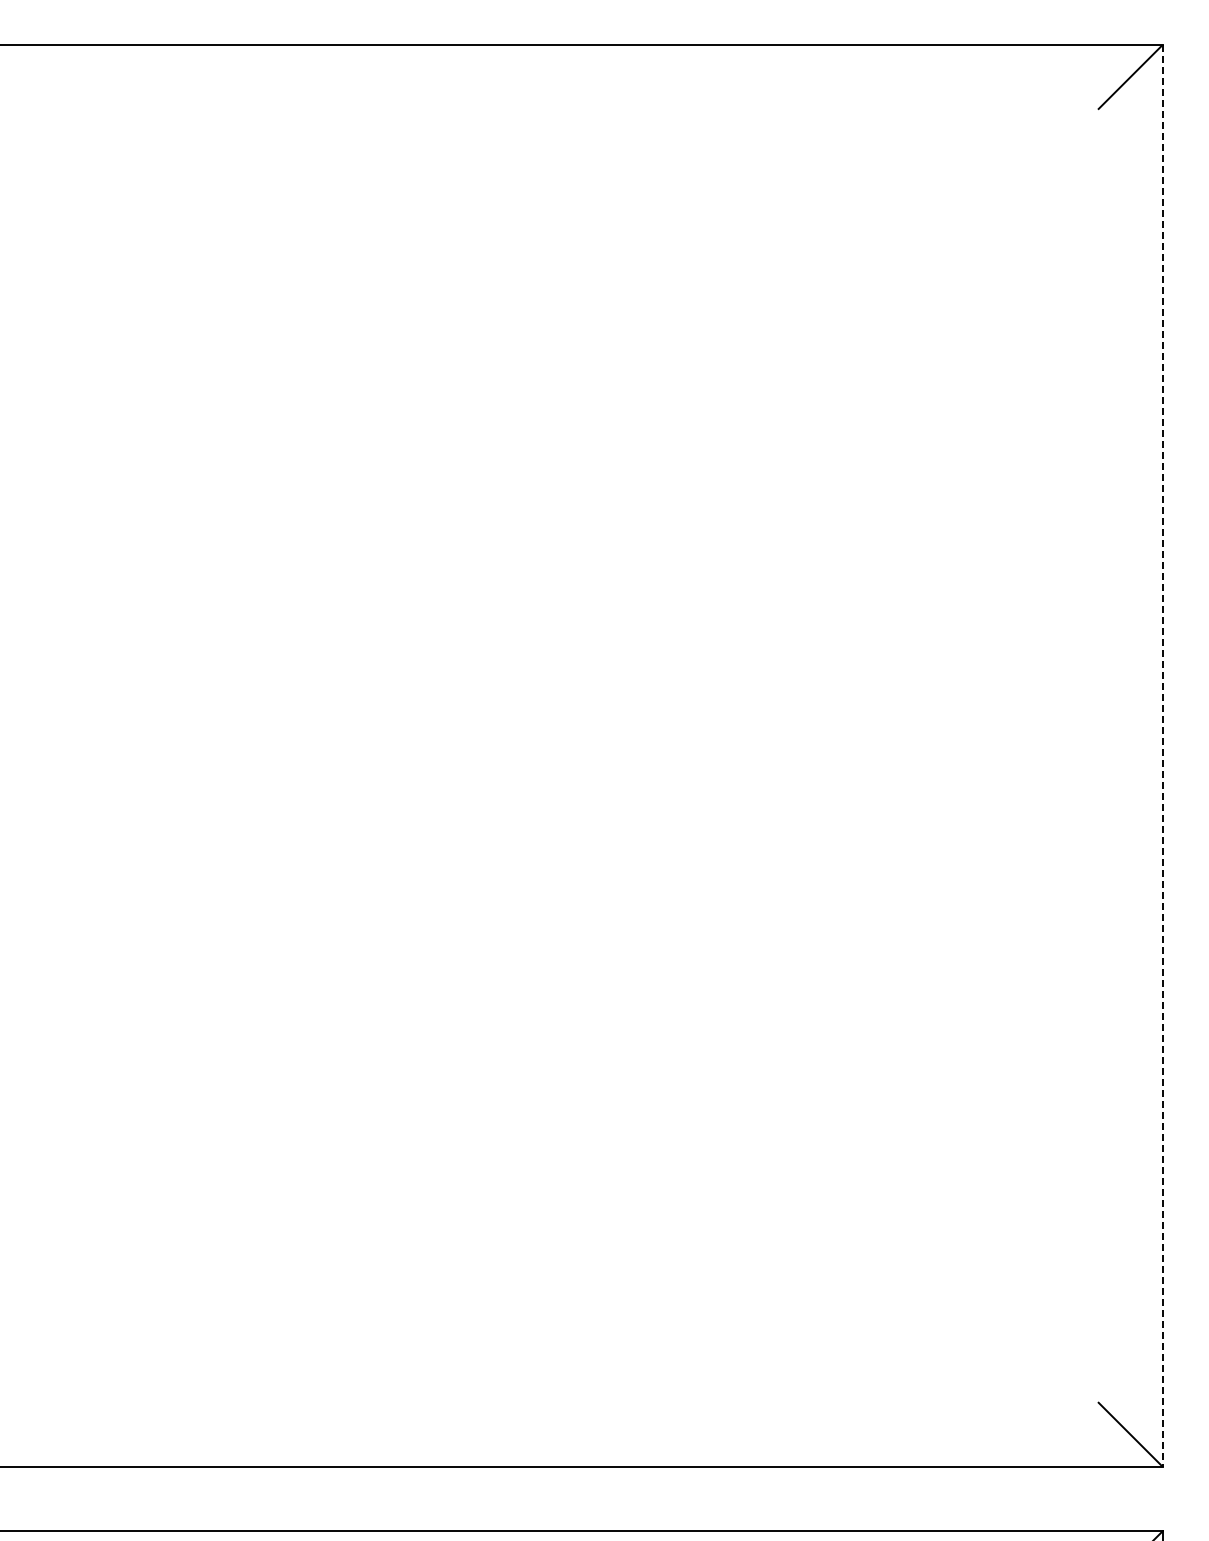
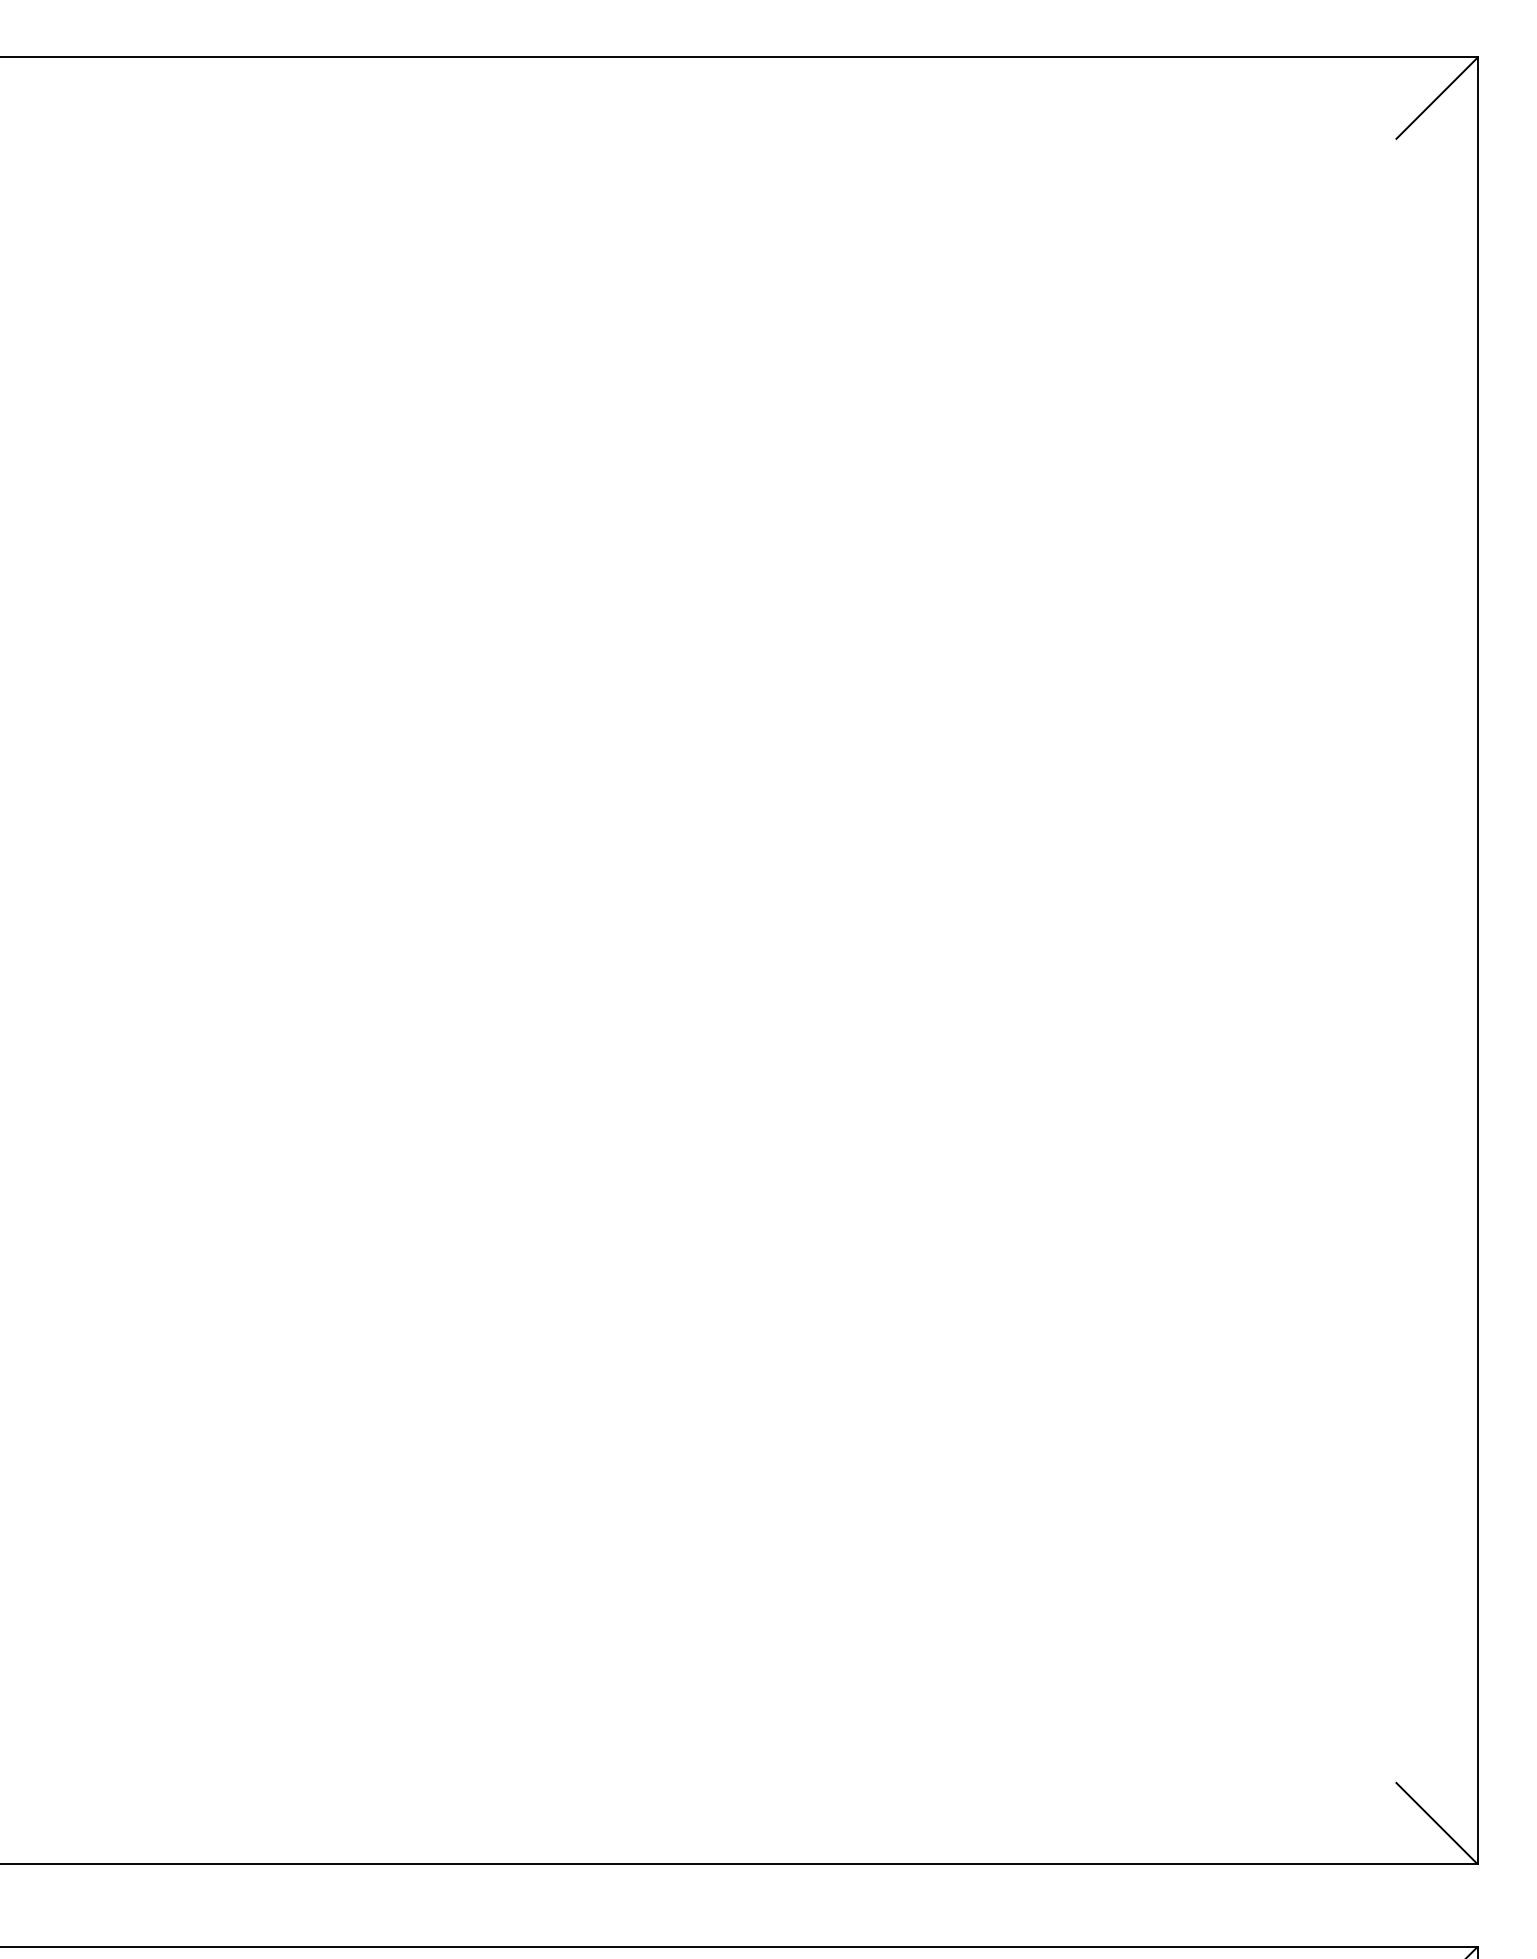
line: (1162, 755) -> (1477, 960), dashed -> solid

